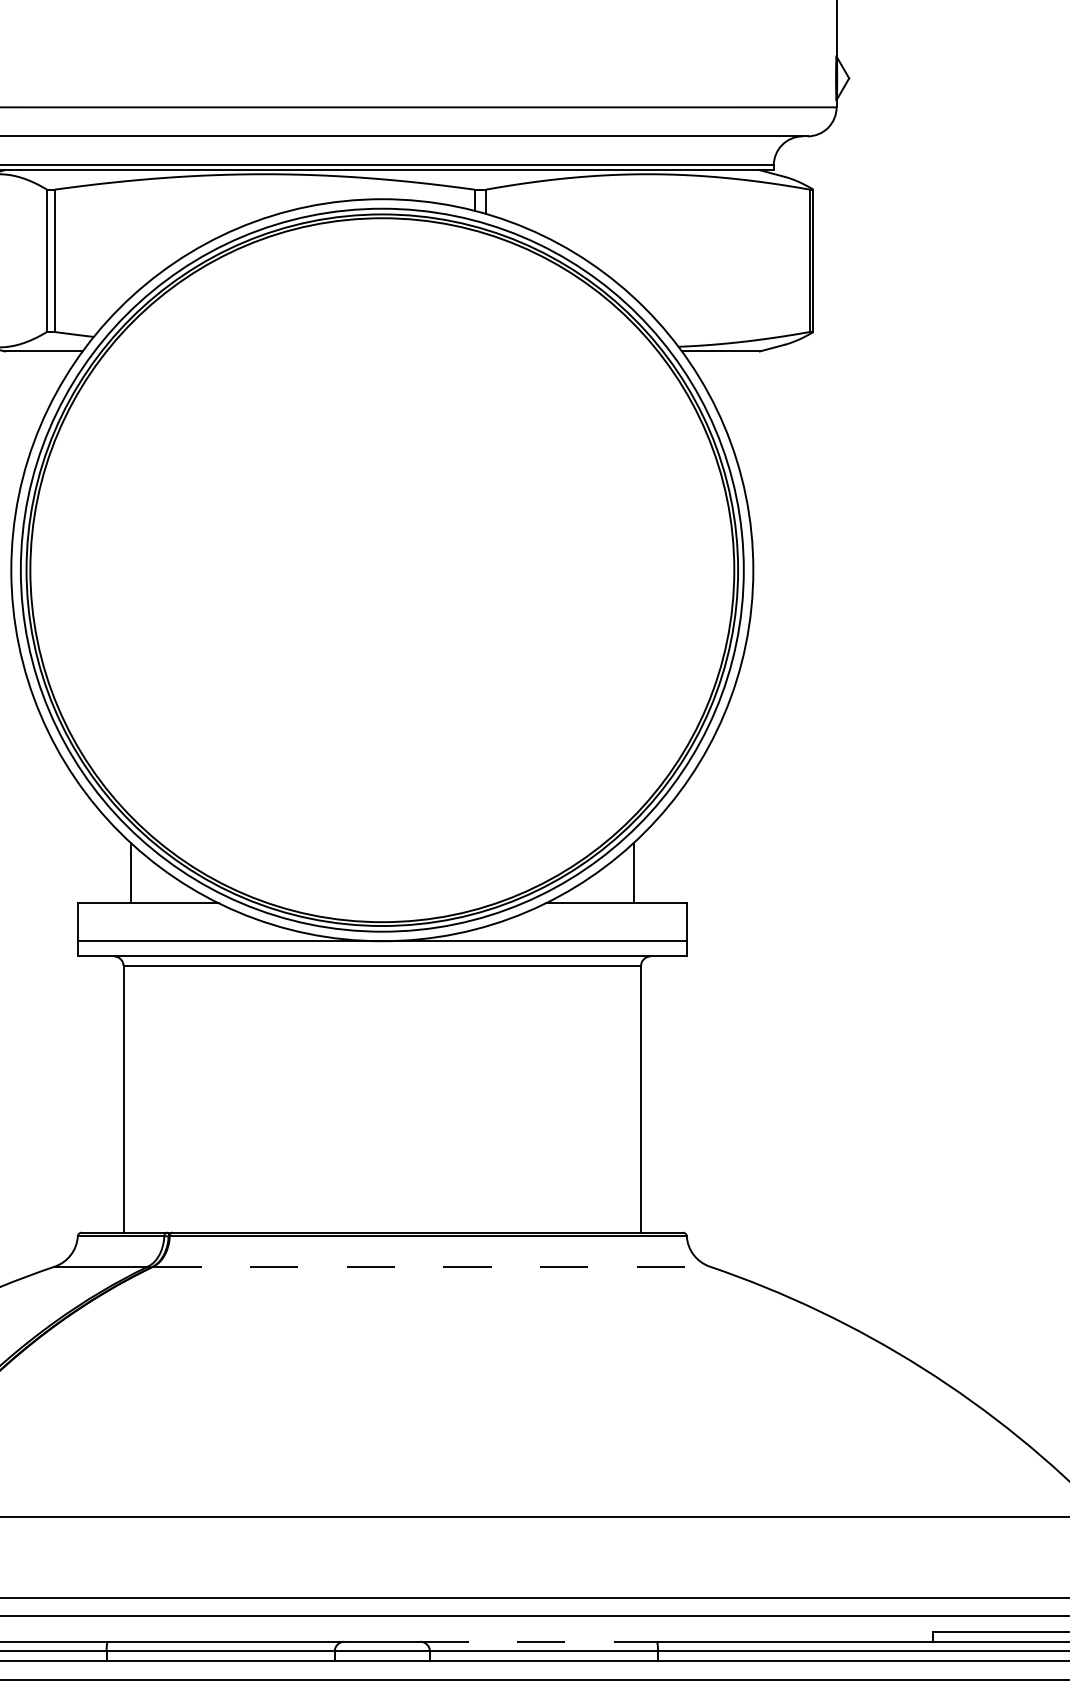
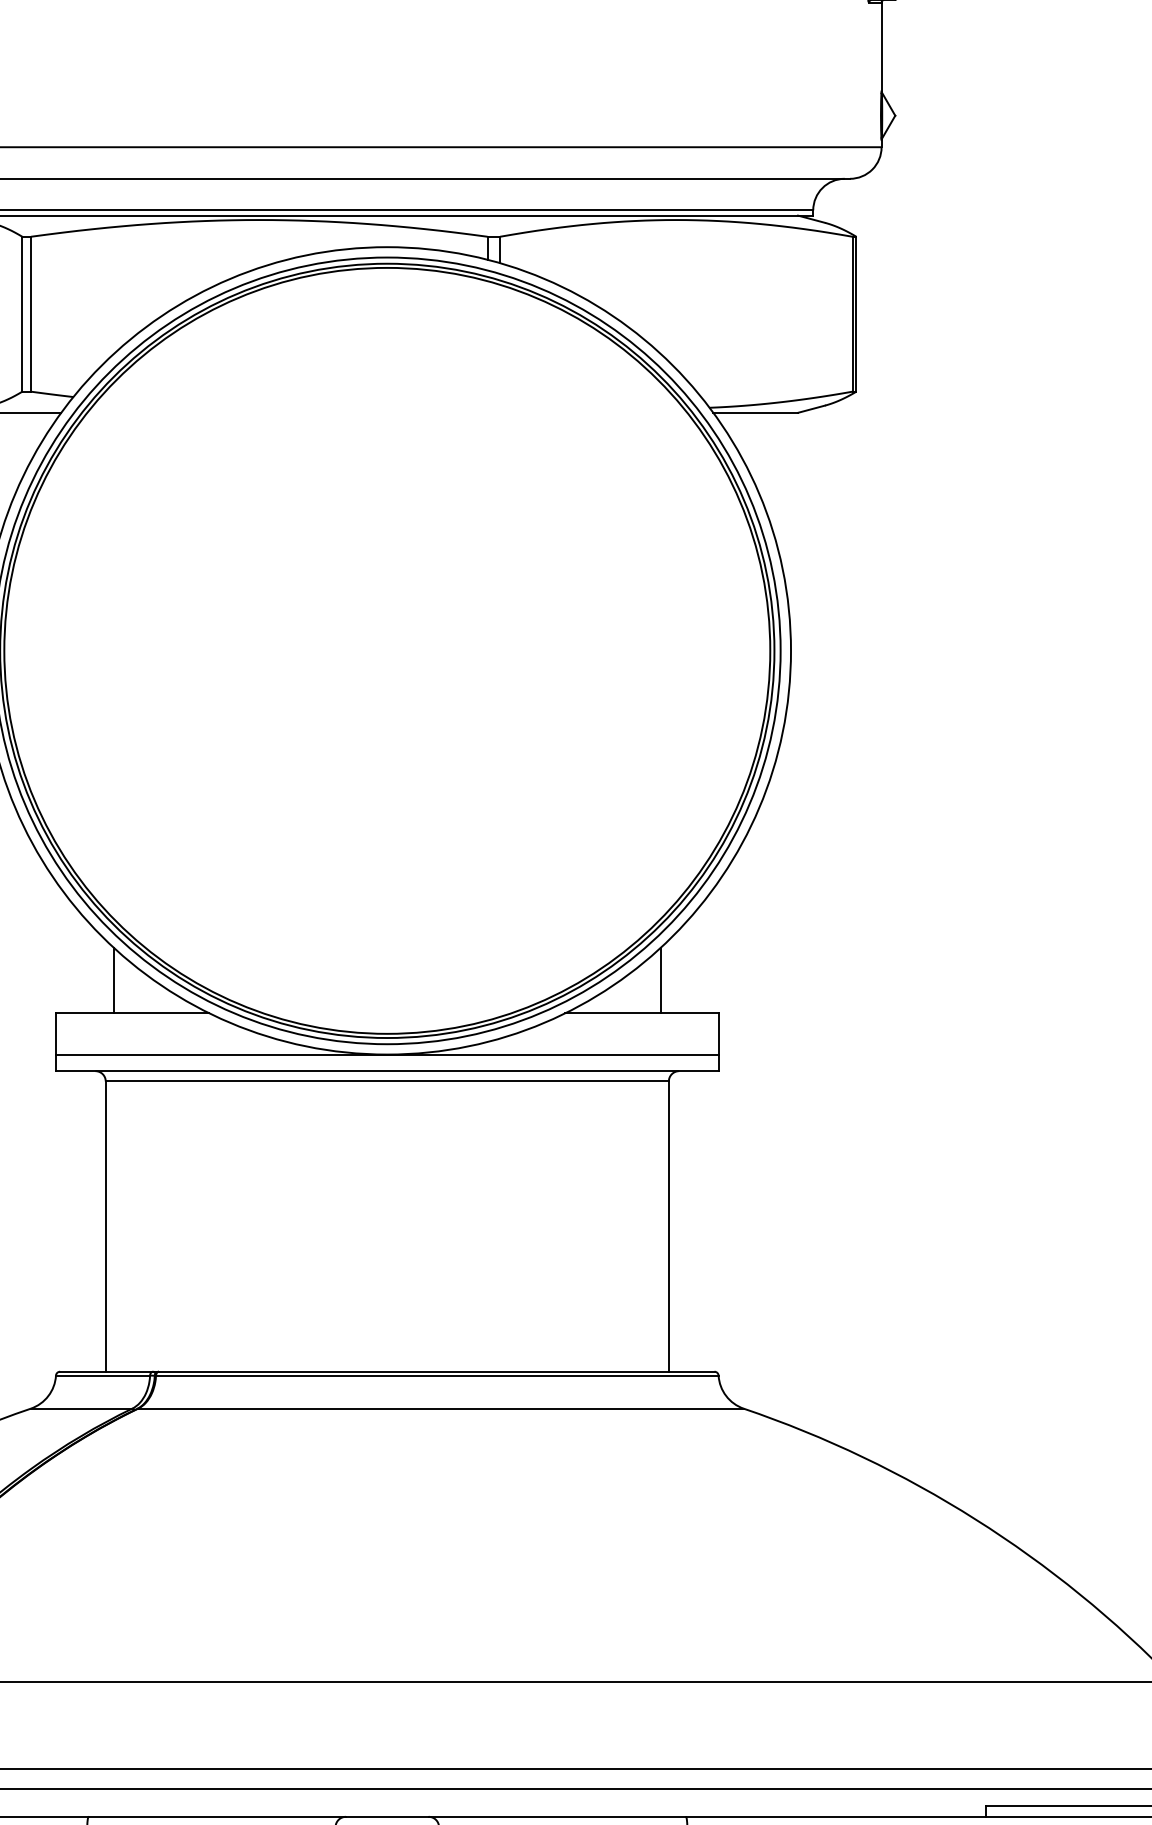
line: (432, 1266) -> (441, 1408), dashed -> solid
line: (539, 1641) -> (558, 1816), dashed -> solid

